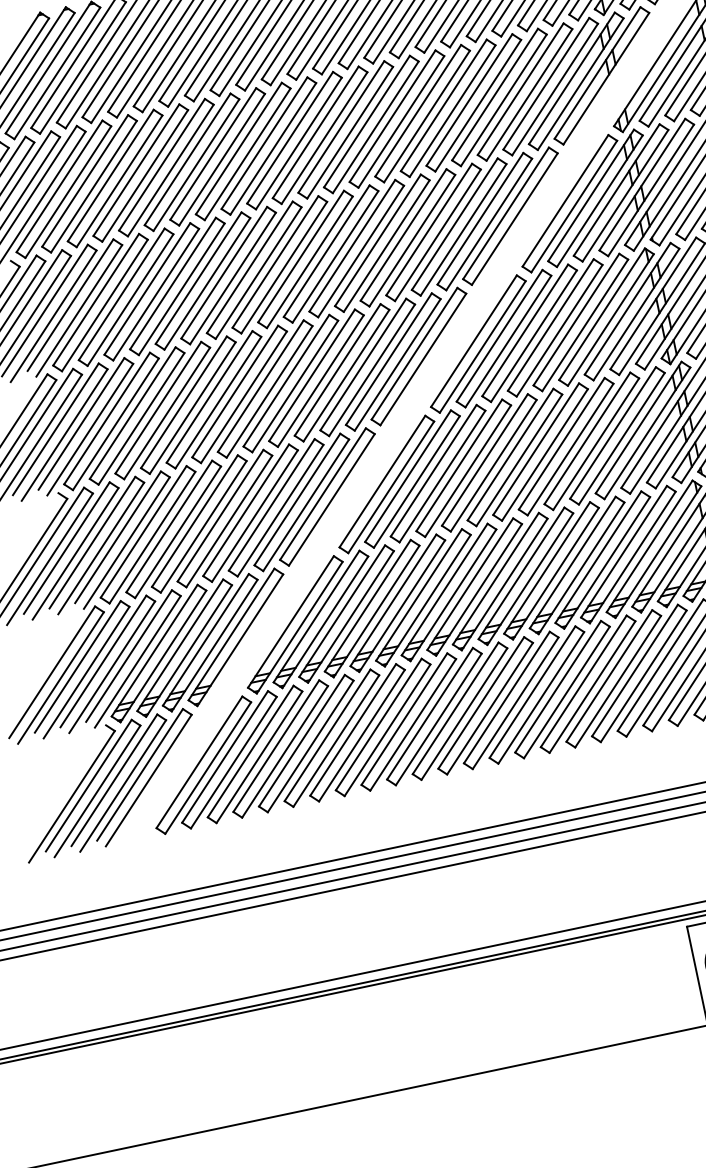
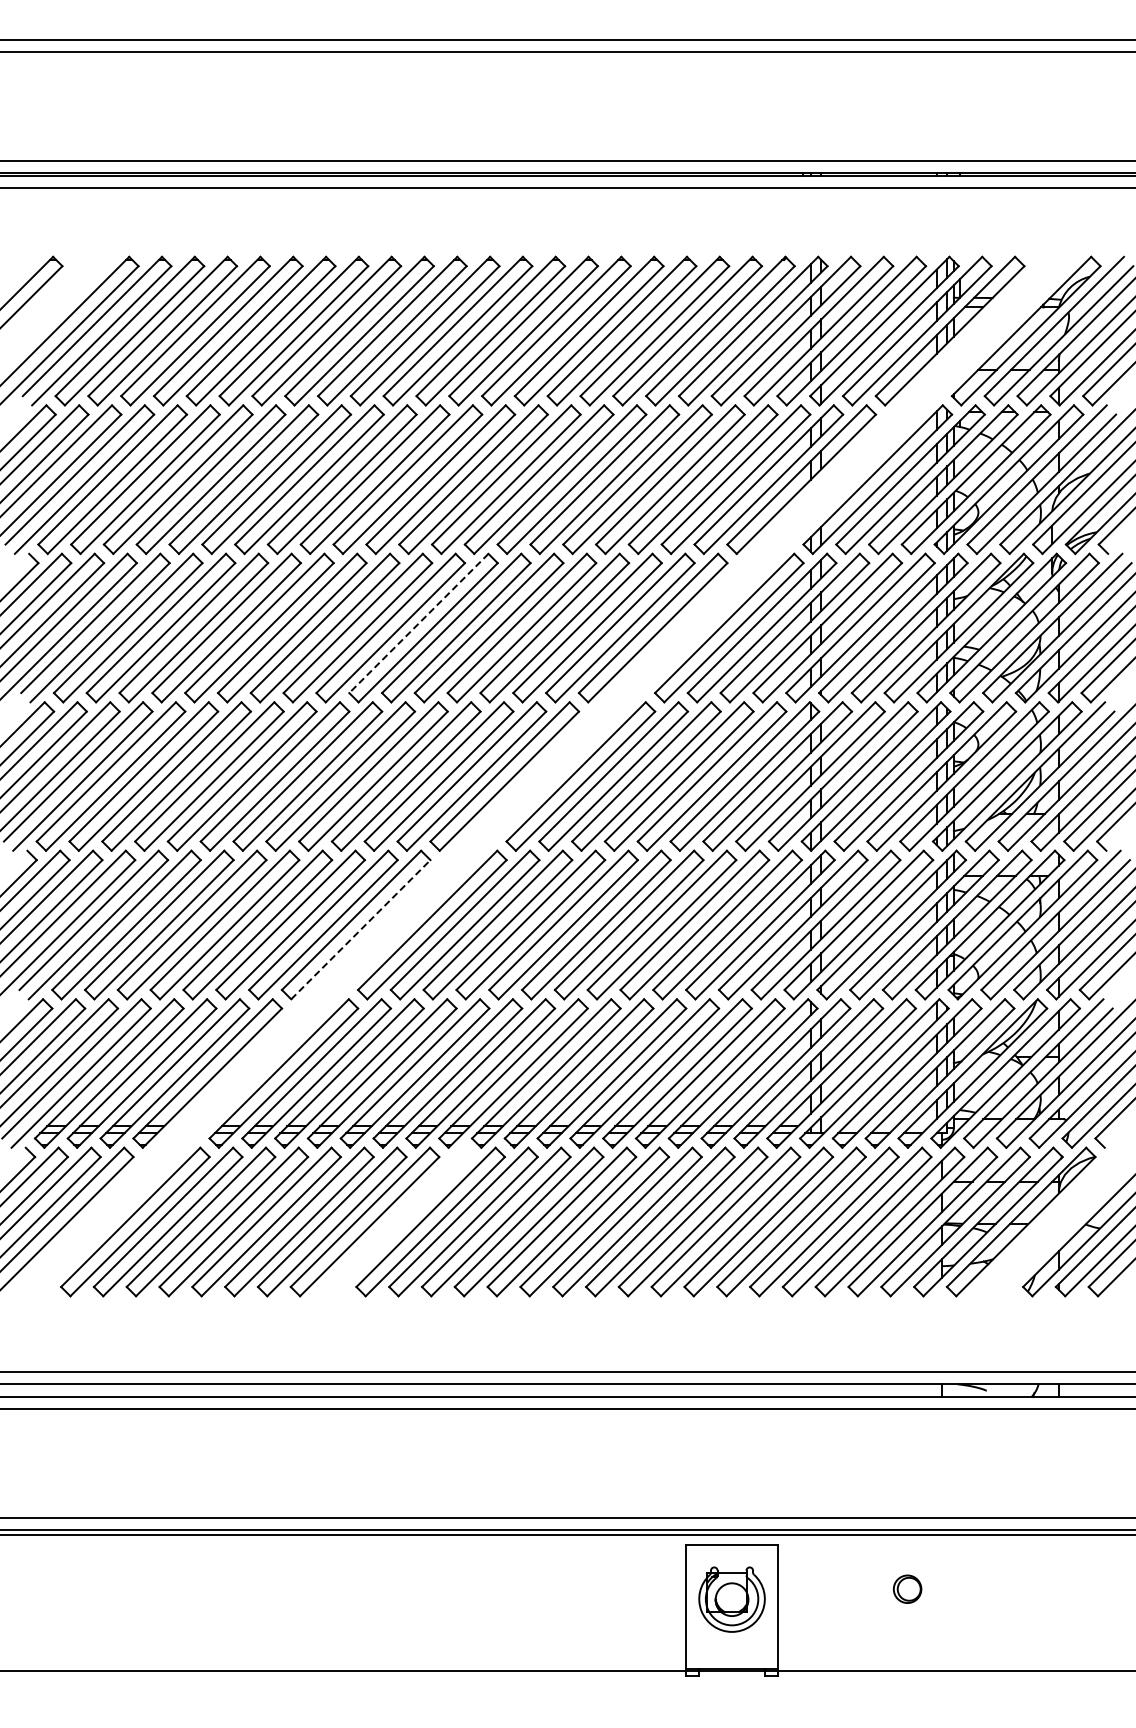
line: (326, 251) -> (418, 623), solid -> dashed
line: (332, 499) -> (361, 929), solid -> dashed
part: (408, 721) -> (397, 1221), removed

